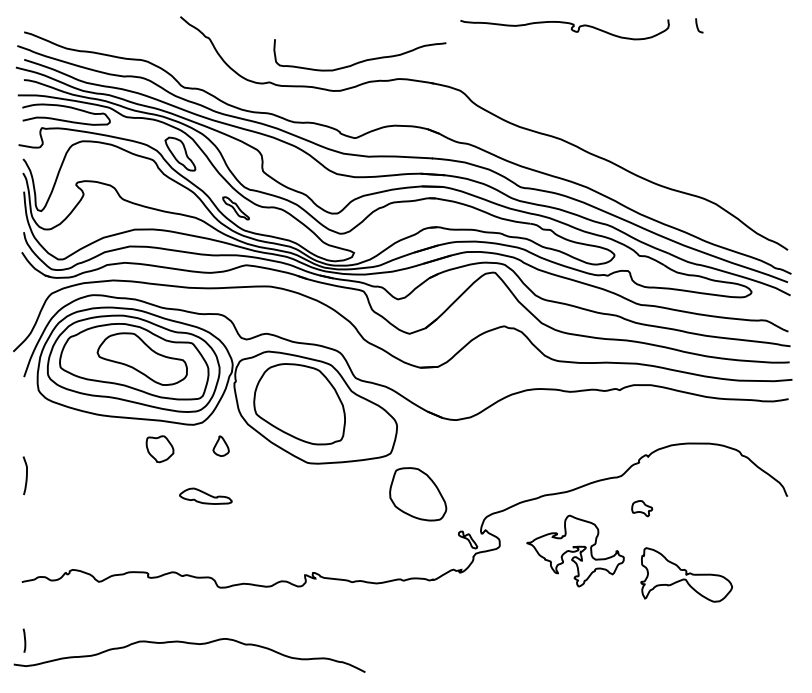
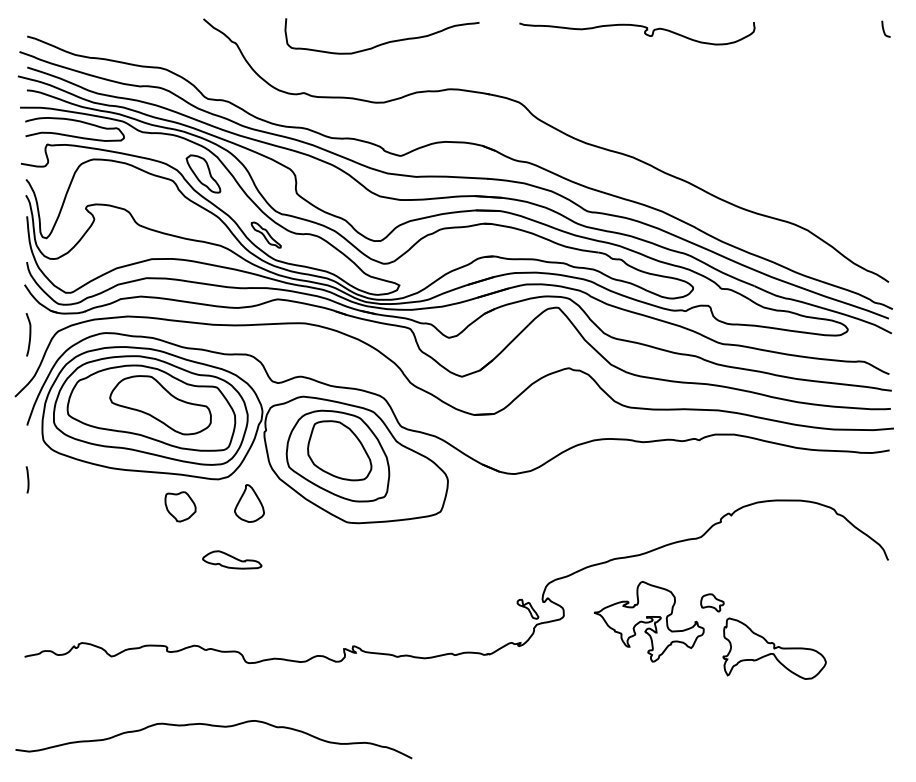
curve: (698, 25) -> (884, 28), moved
curve: (362, 60) -> (384, 42), moved
part: (221, 446) -> (249, 503), size x1.67
curve: (26, 475) -> (29, 334), moved
part: (417, 494) -> (339, 450), moved
part: (642, 508) -> (712, 602), moved
line: (24, 640) -> (27, 479), moved

